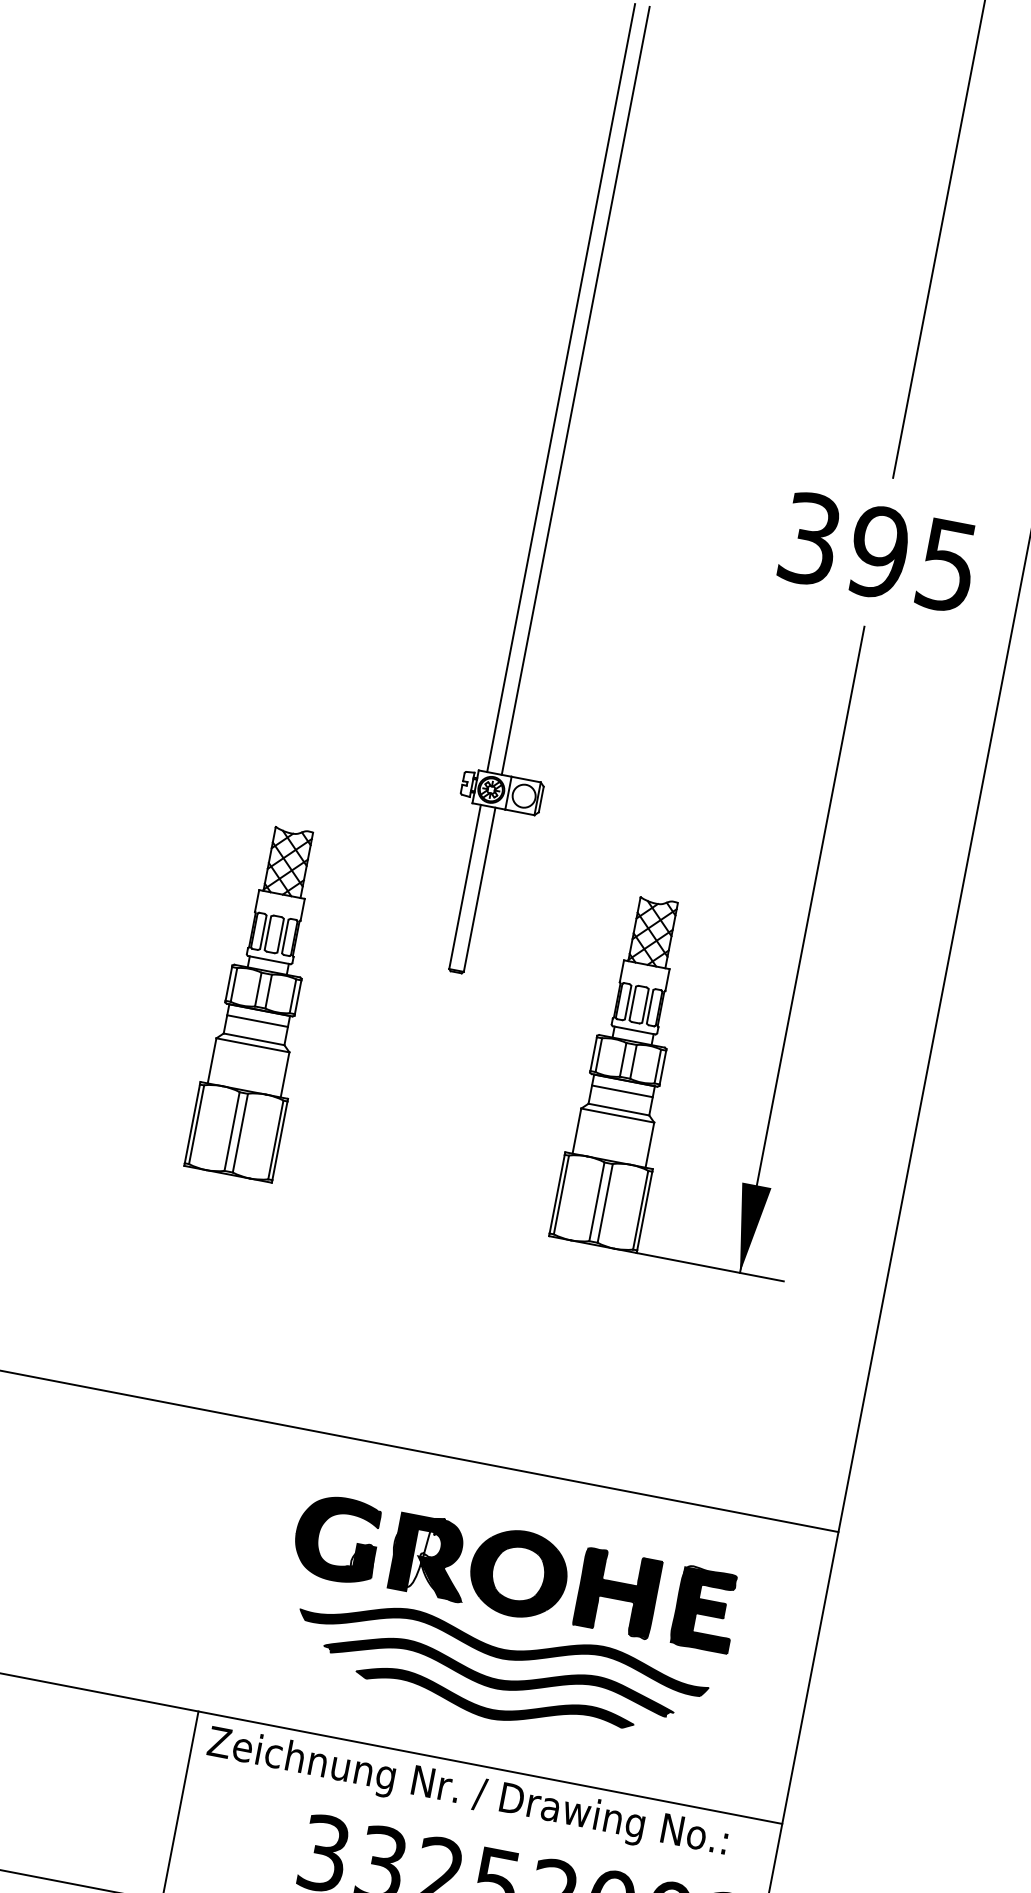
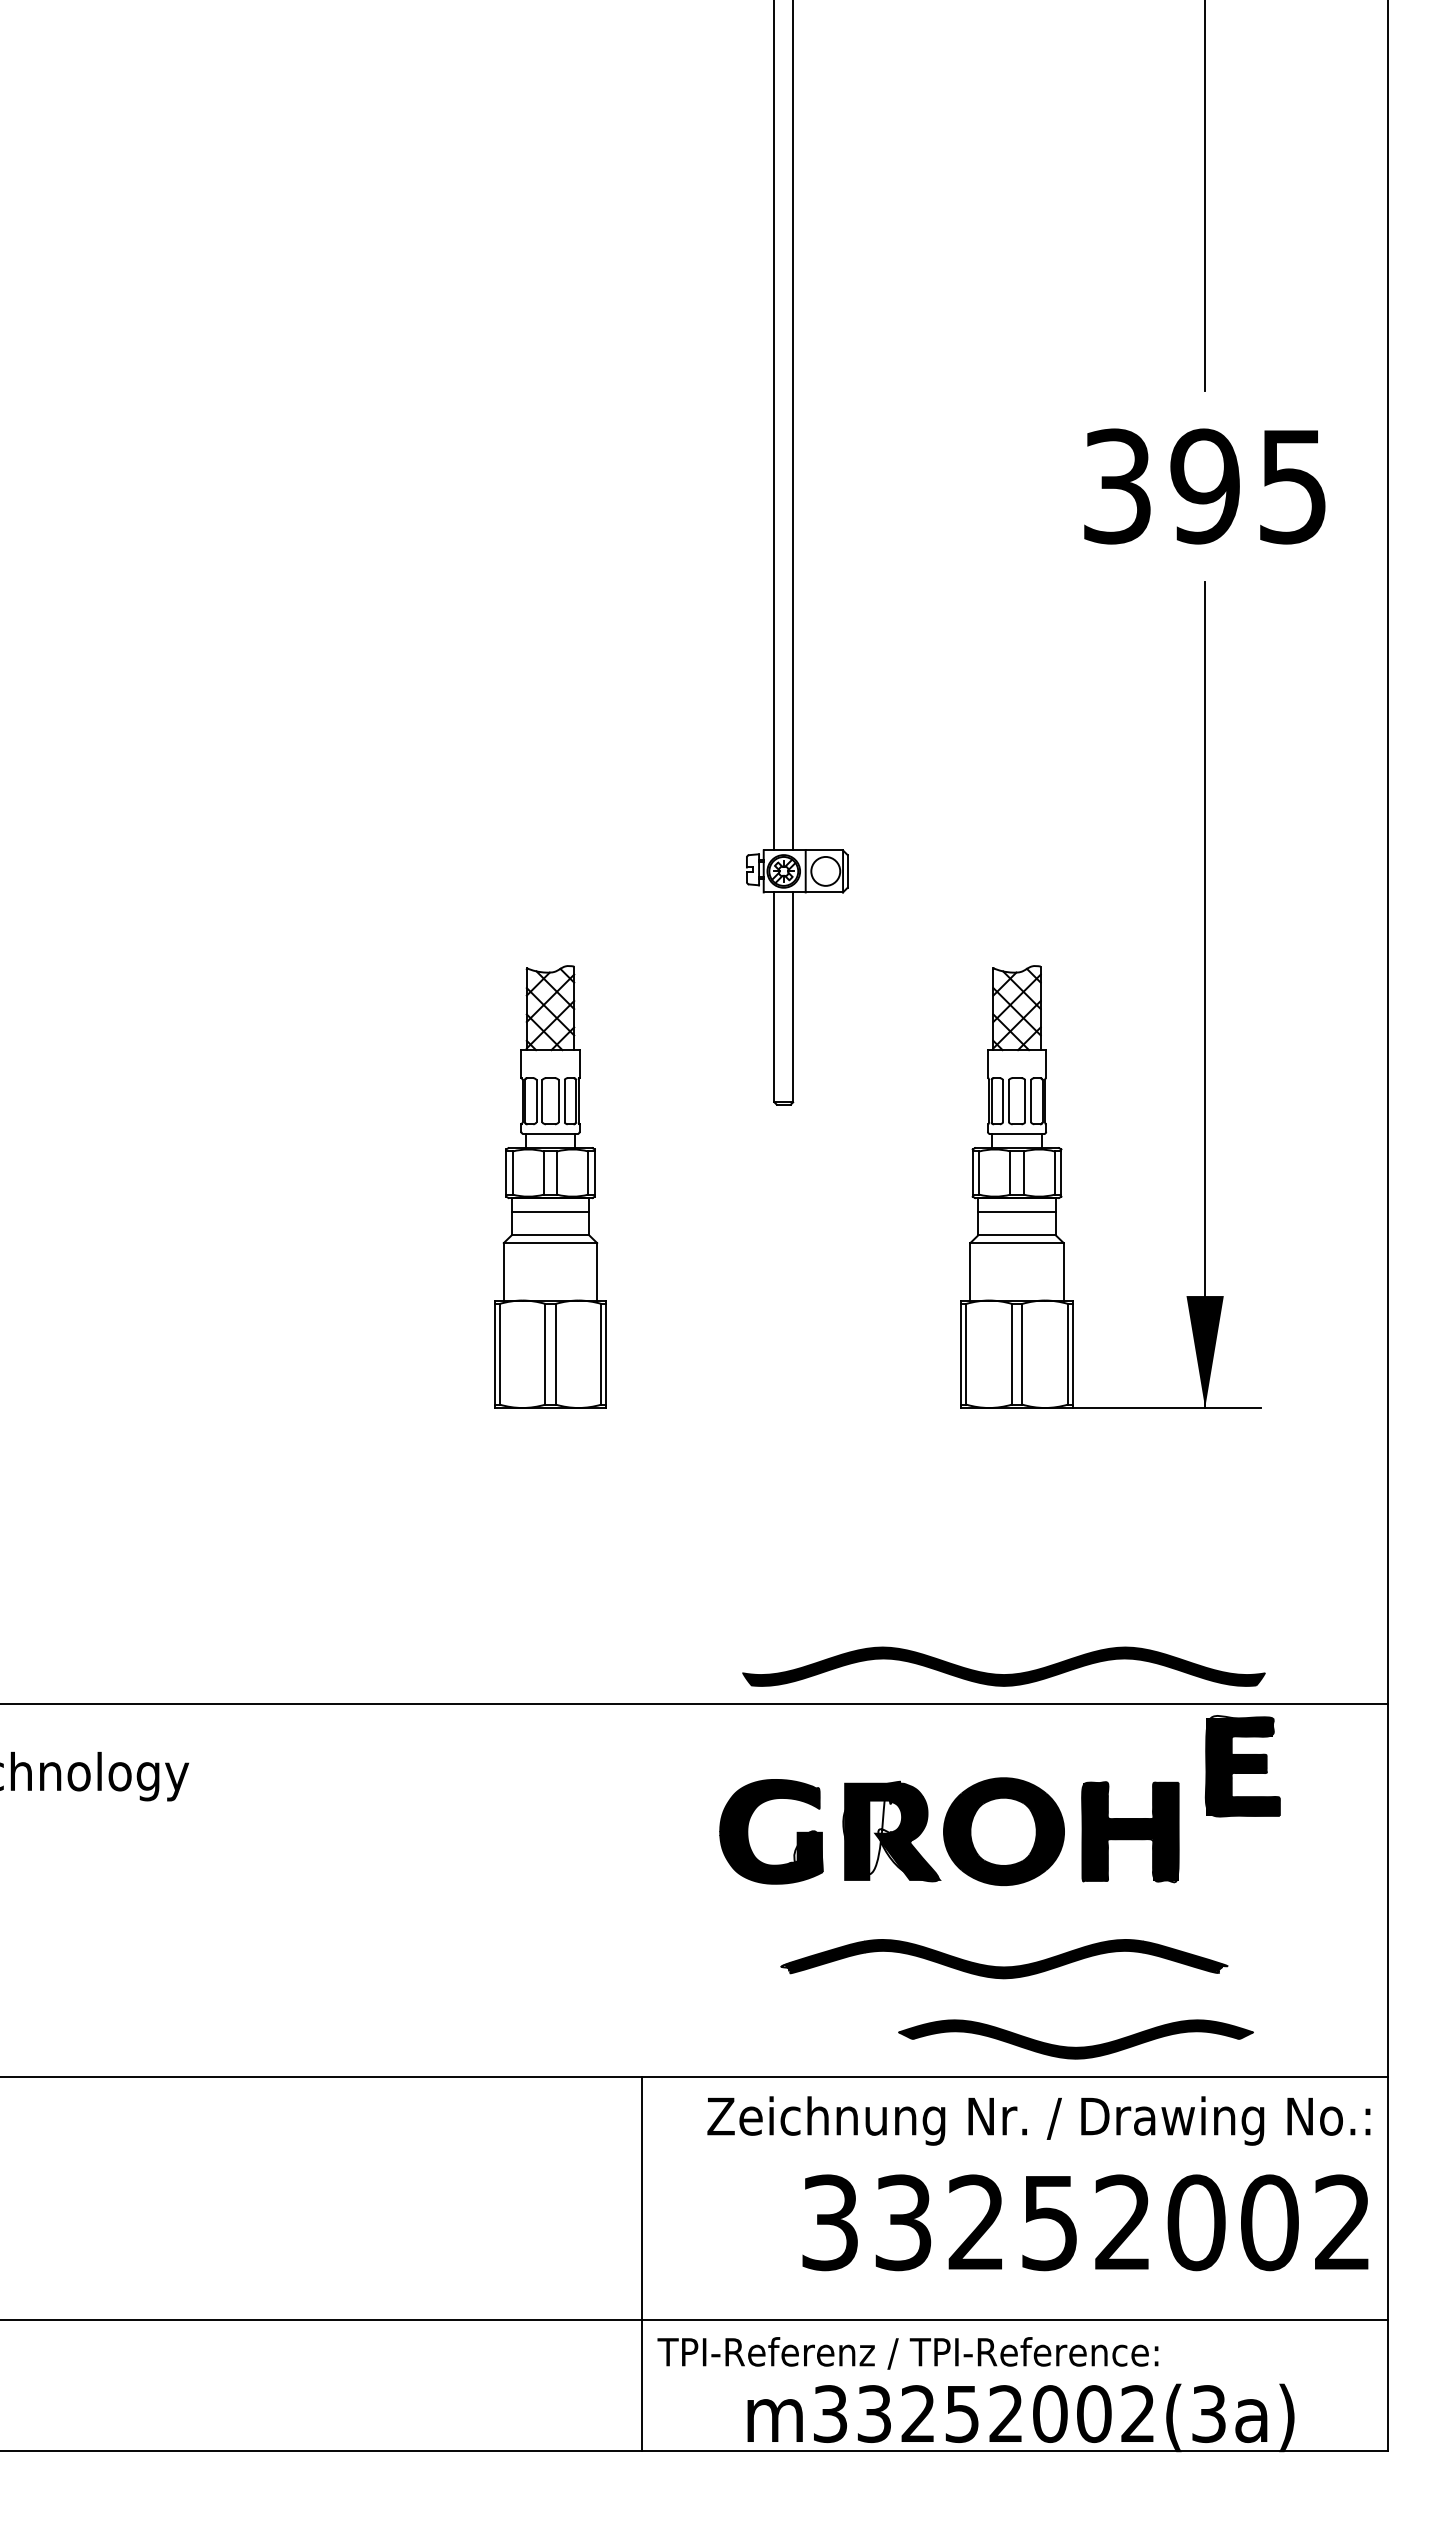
part: (705, 1609) -> (1242, 1766), moved
part: (503, 1649) -> (1003, 1674), moved
part: (492, 1708) -> (1075, 2046), moved
text: (467, 1793) -> (1038, 2120), moved

